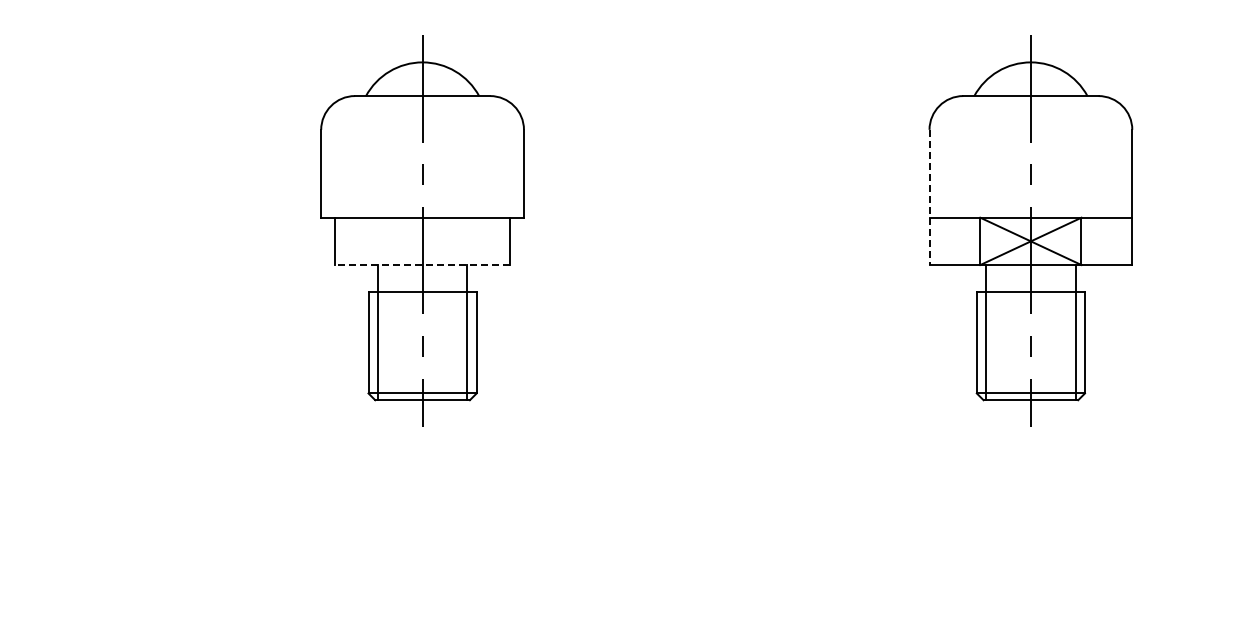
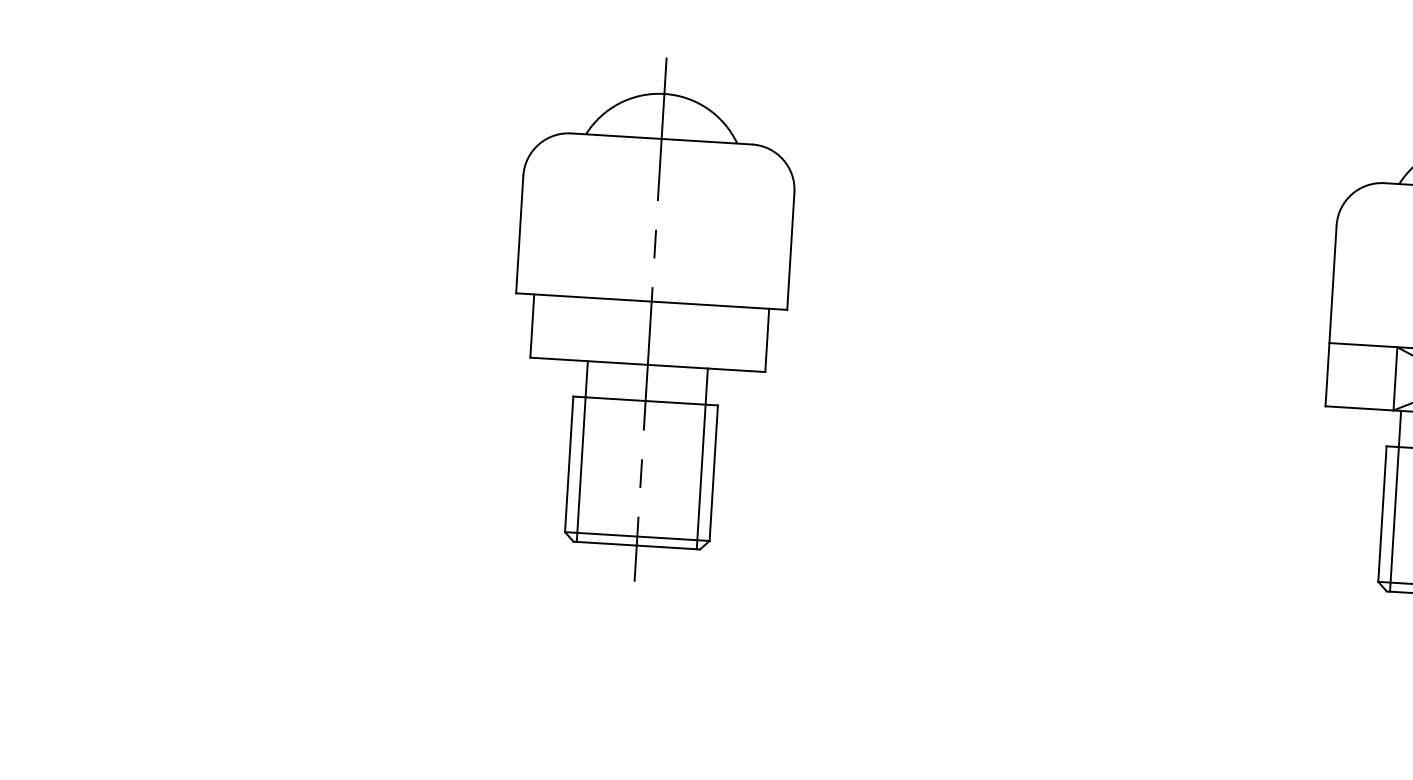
line: (929, 197) -> (1331, 316), dashed -> solid
line: (422, 265) -> (647, 365), dashed -> solid

